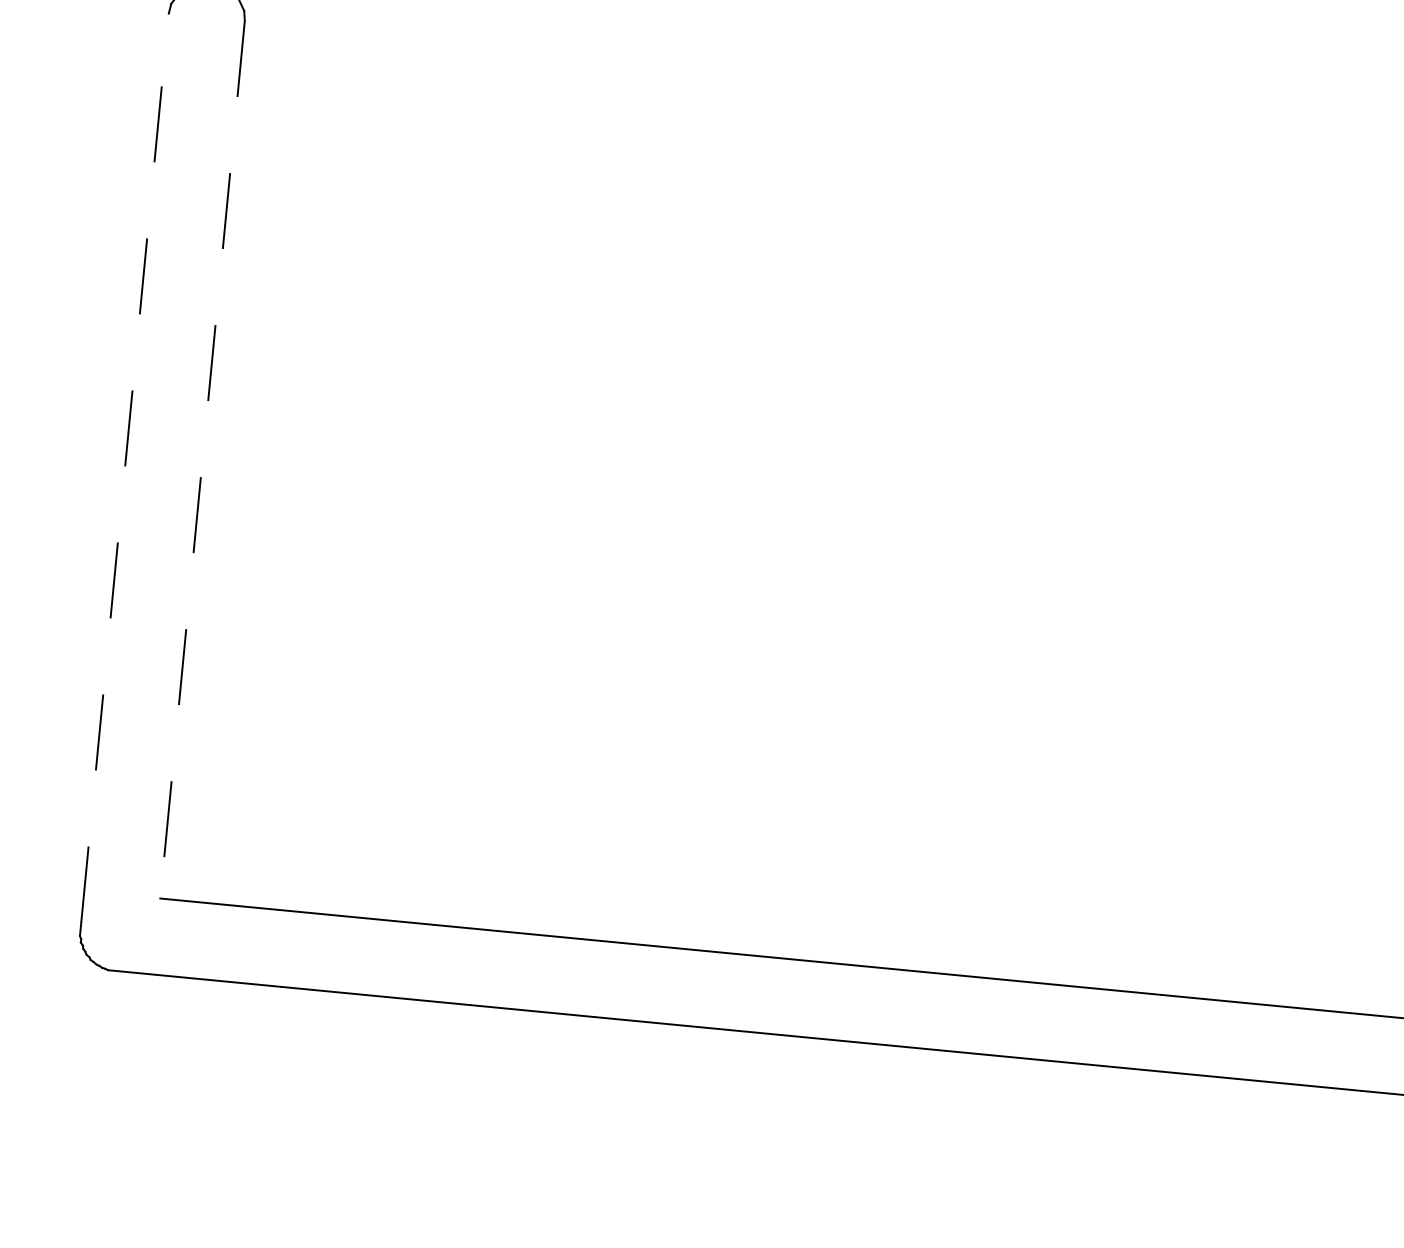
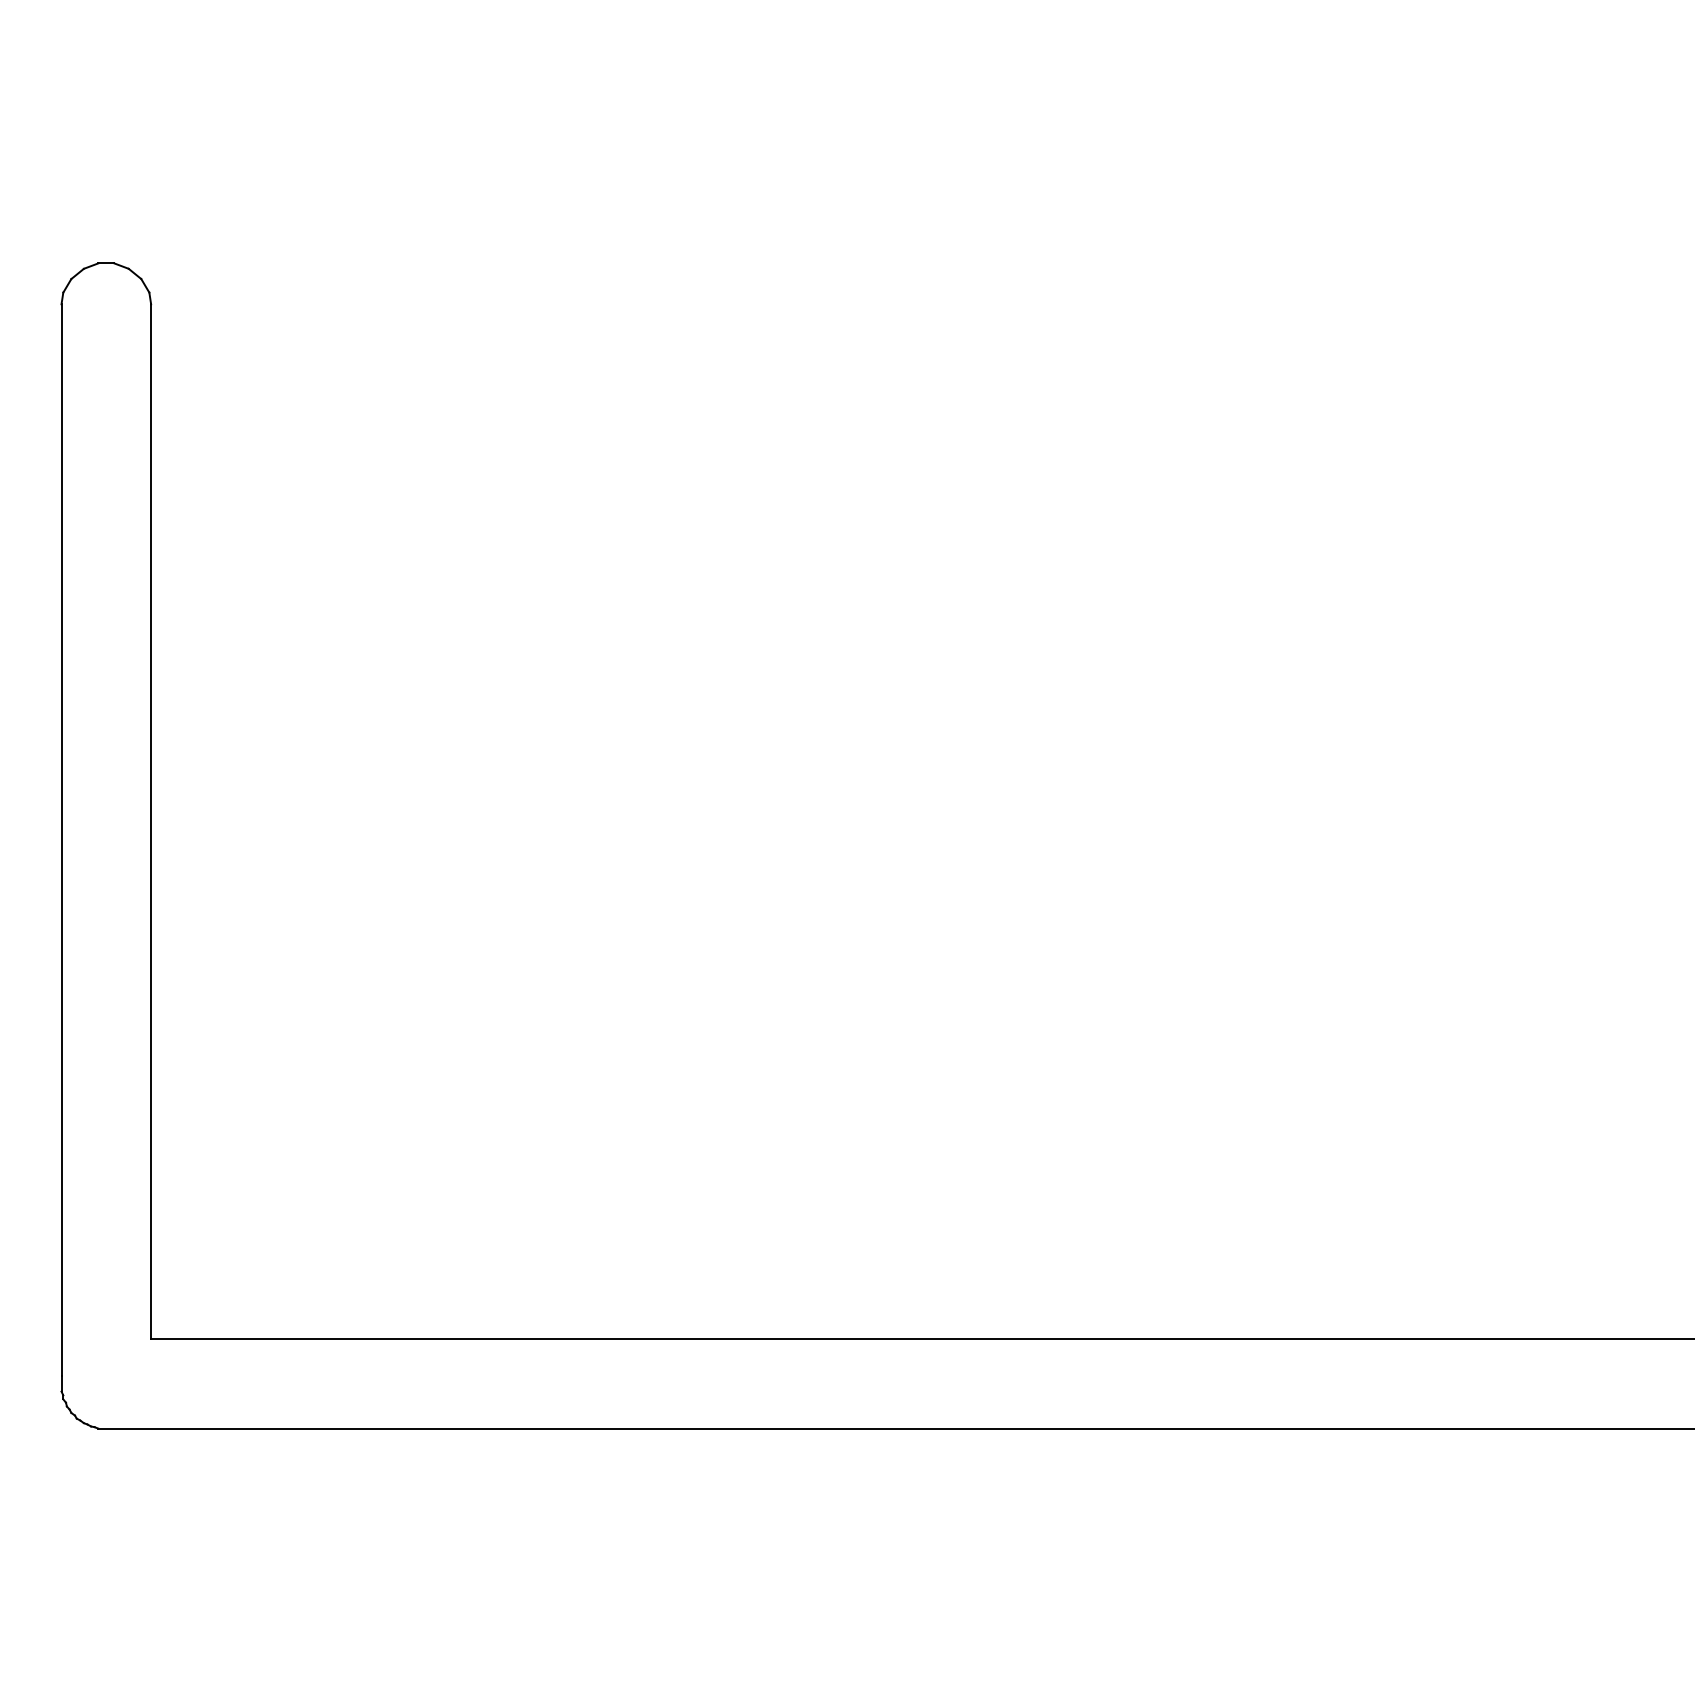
line: (202, 460) -> (151, 822), dashed -> solid
line: (124, 468) -> (61, 840), dashed -> solid

